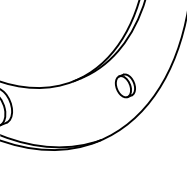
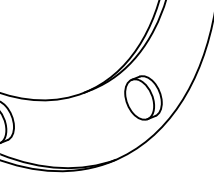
part: (125, 85) -> (143, 97), size x1.67

